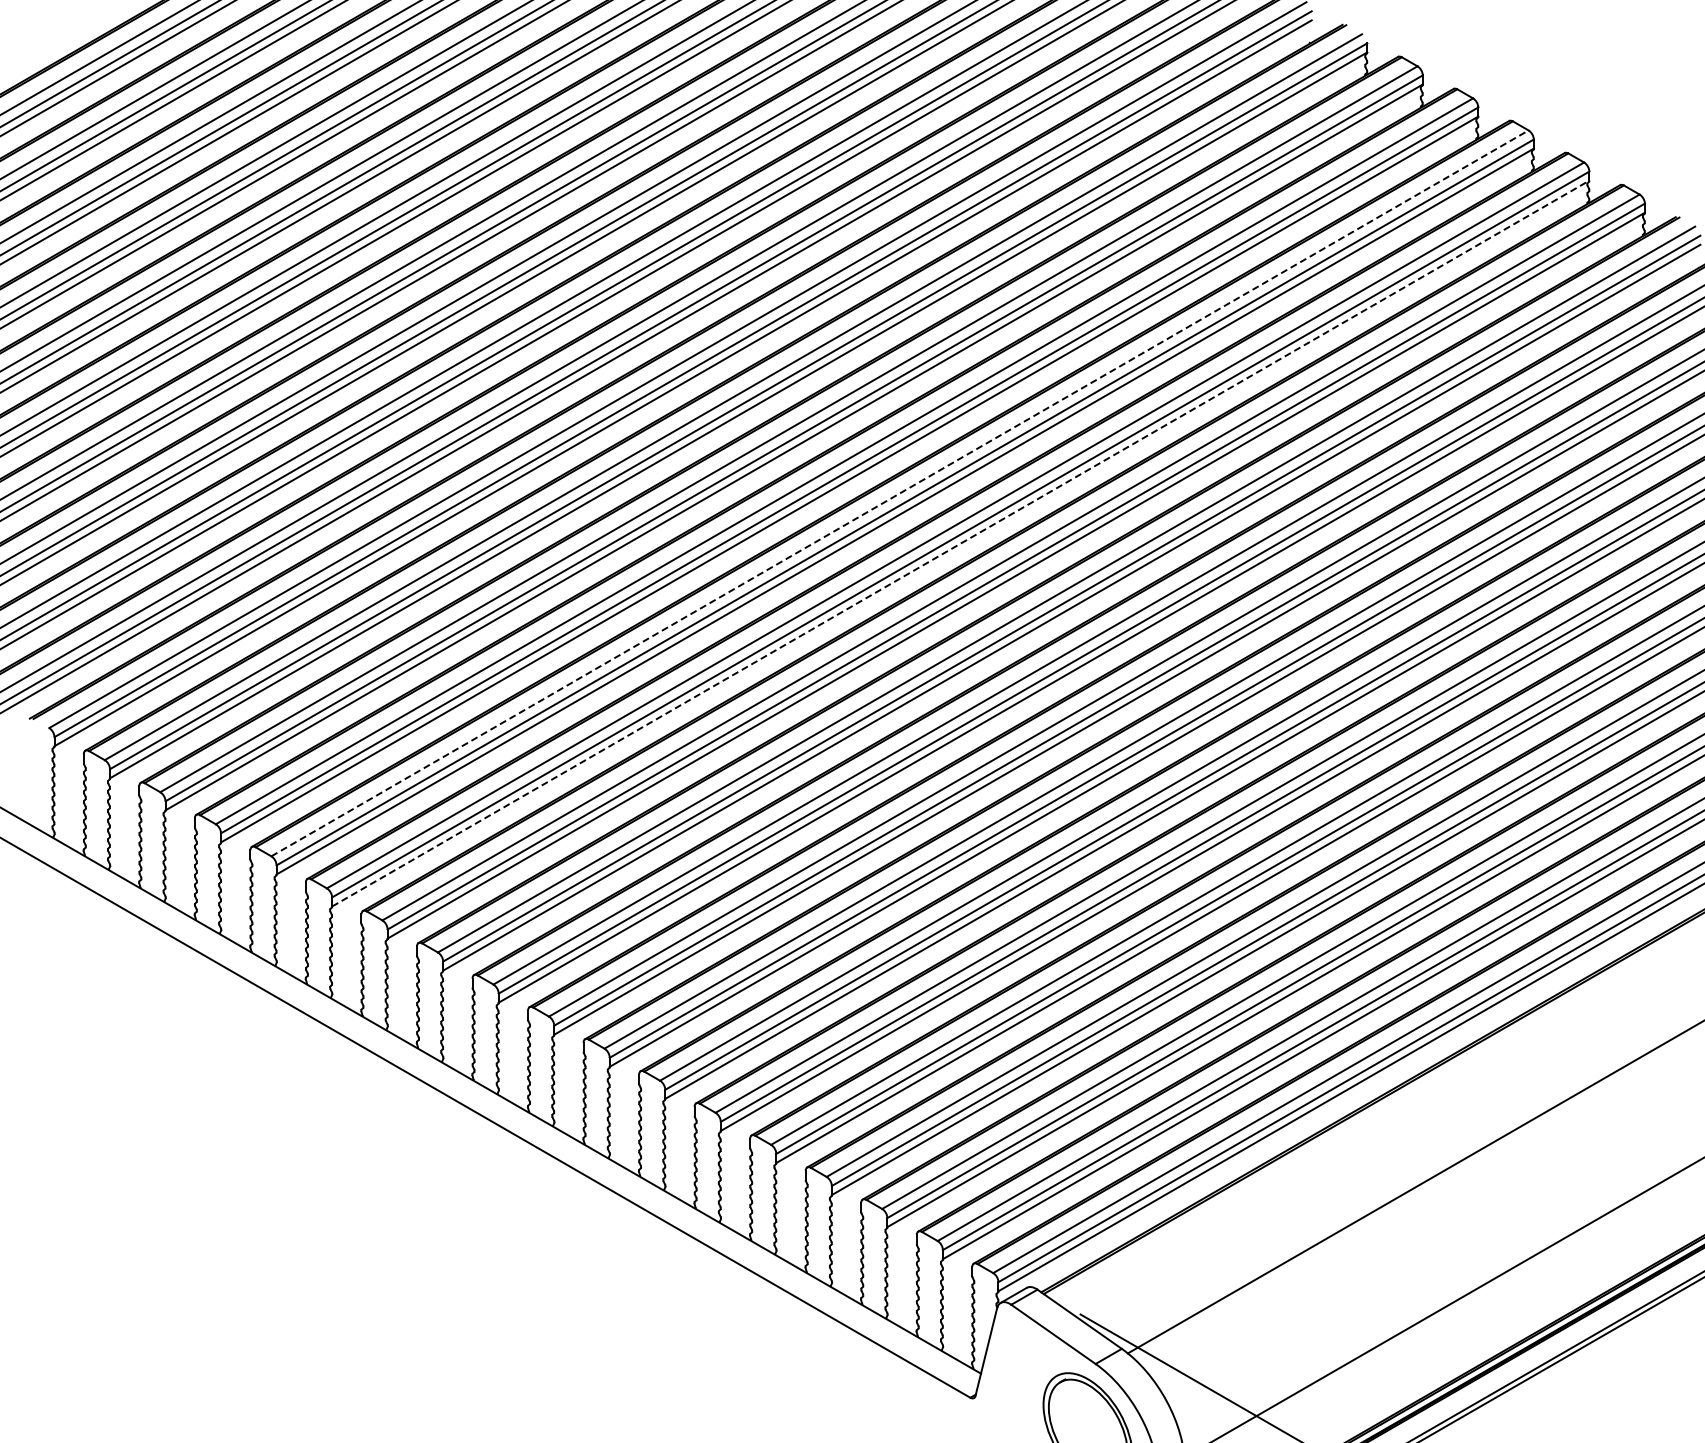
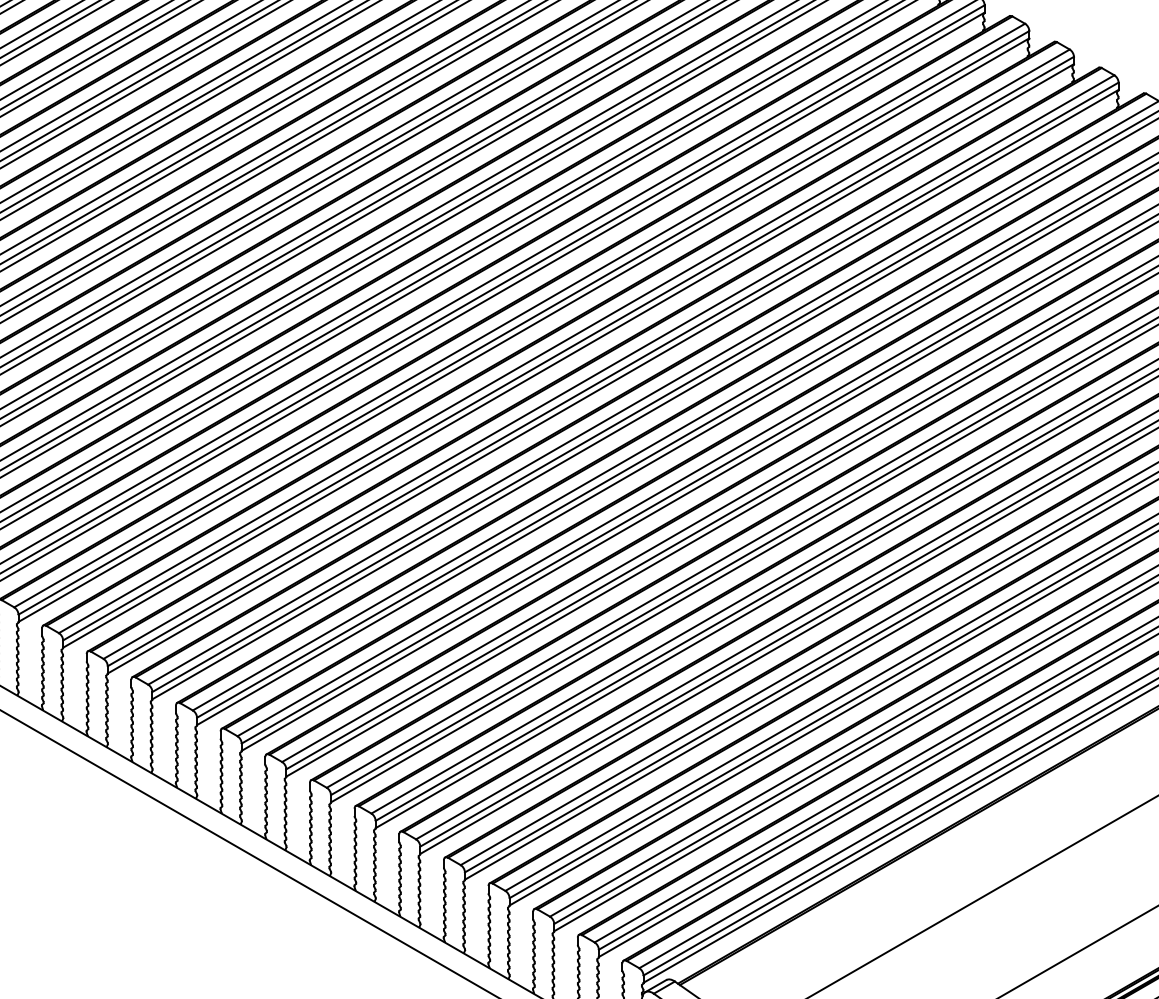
line: (899, 493) -> (563, 341), dashed -> solid
line: (960, 543) -> (612, 381), dashed -> solid

